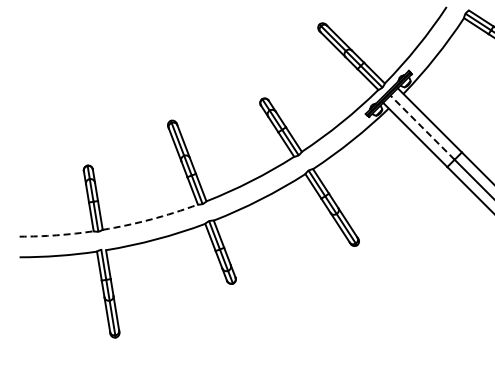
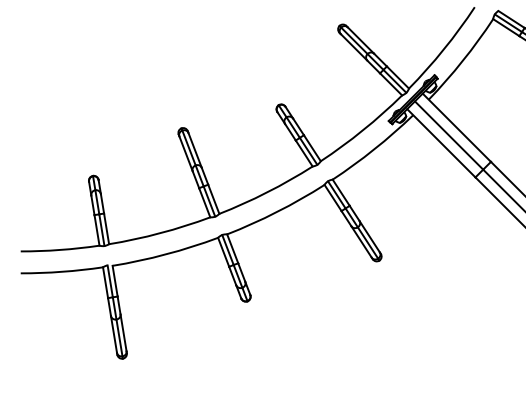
line: (422, 127) -> (449, 135), dashed -> solid
arc: (150, 219) -> (159, 233), dashed -> solid
arc: (56, 235) -> (59, 250), dashed -> solid

